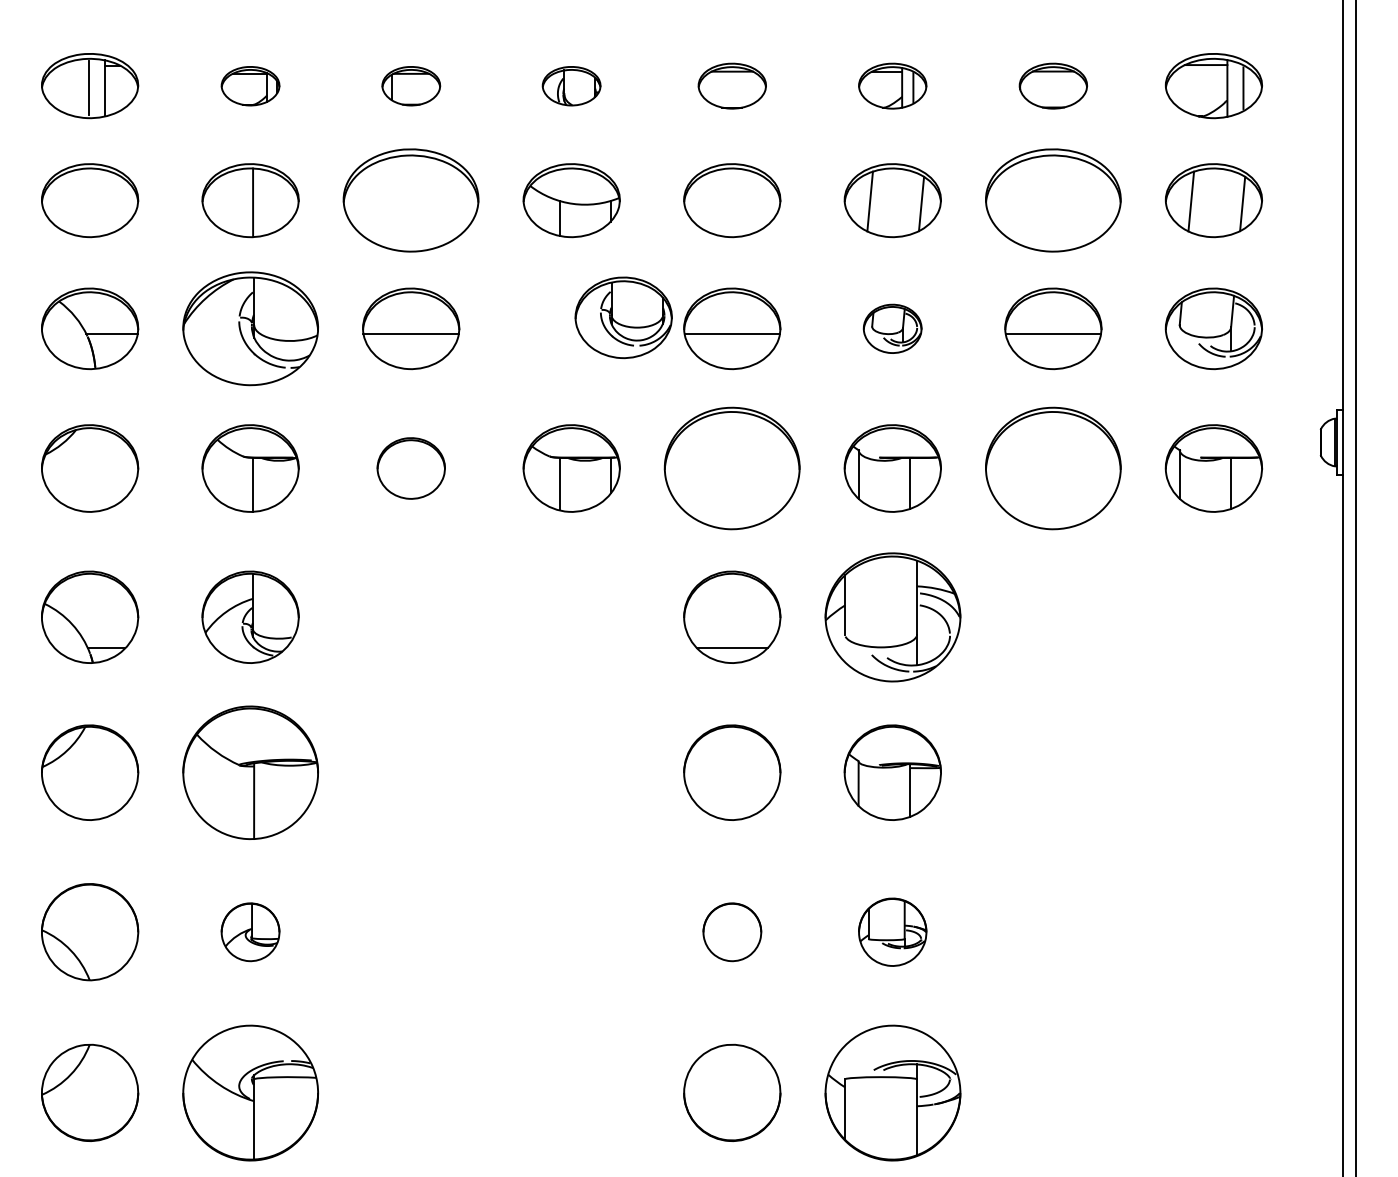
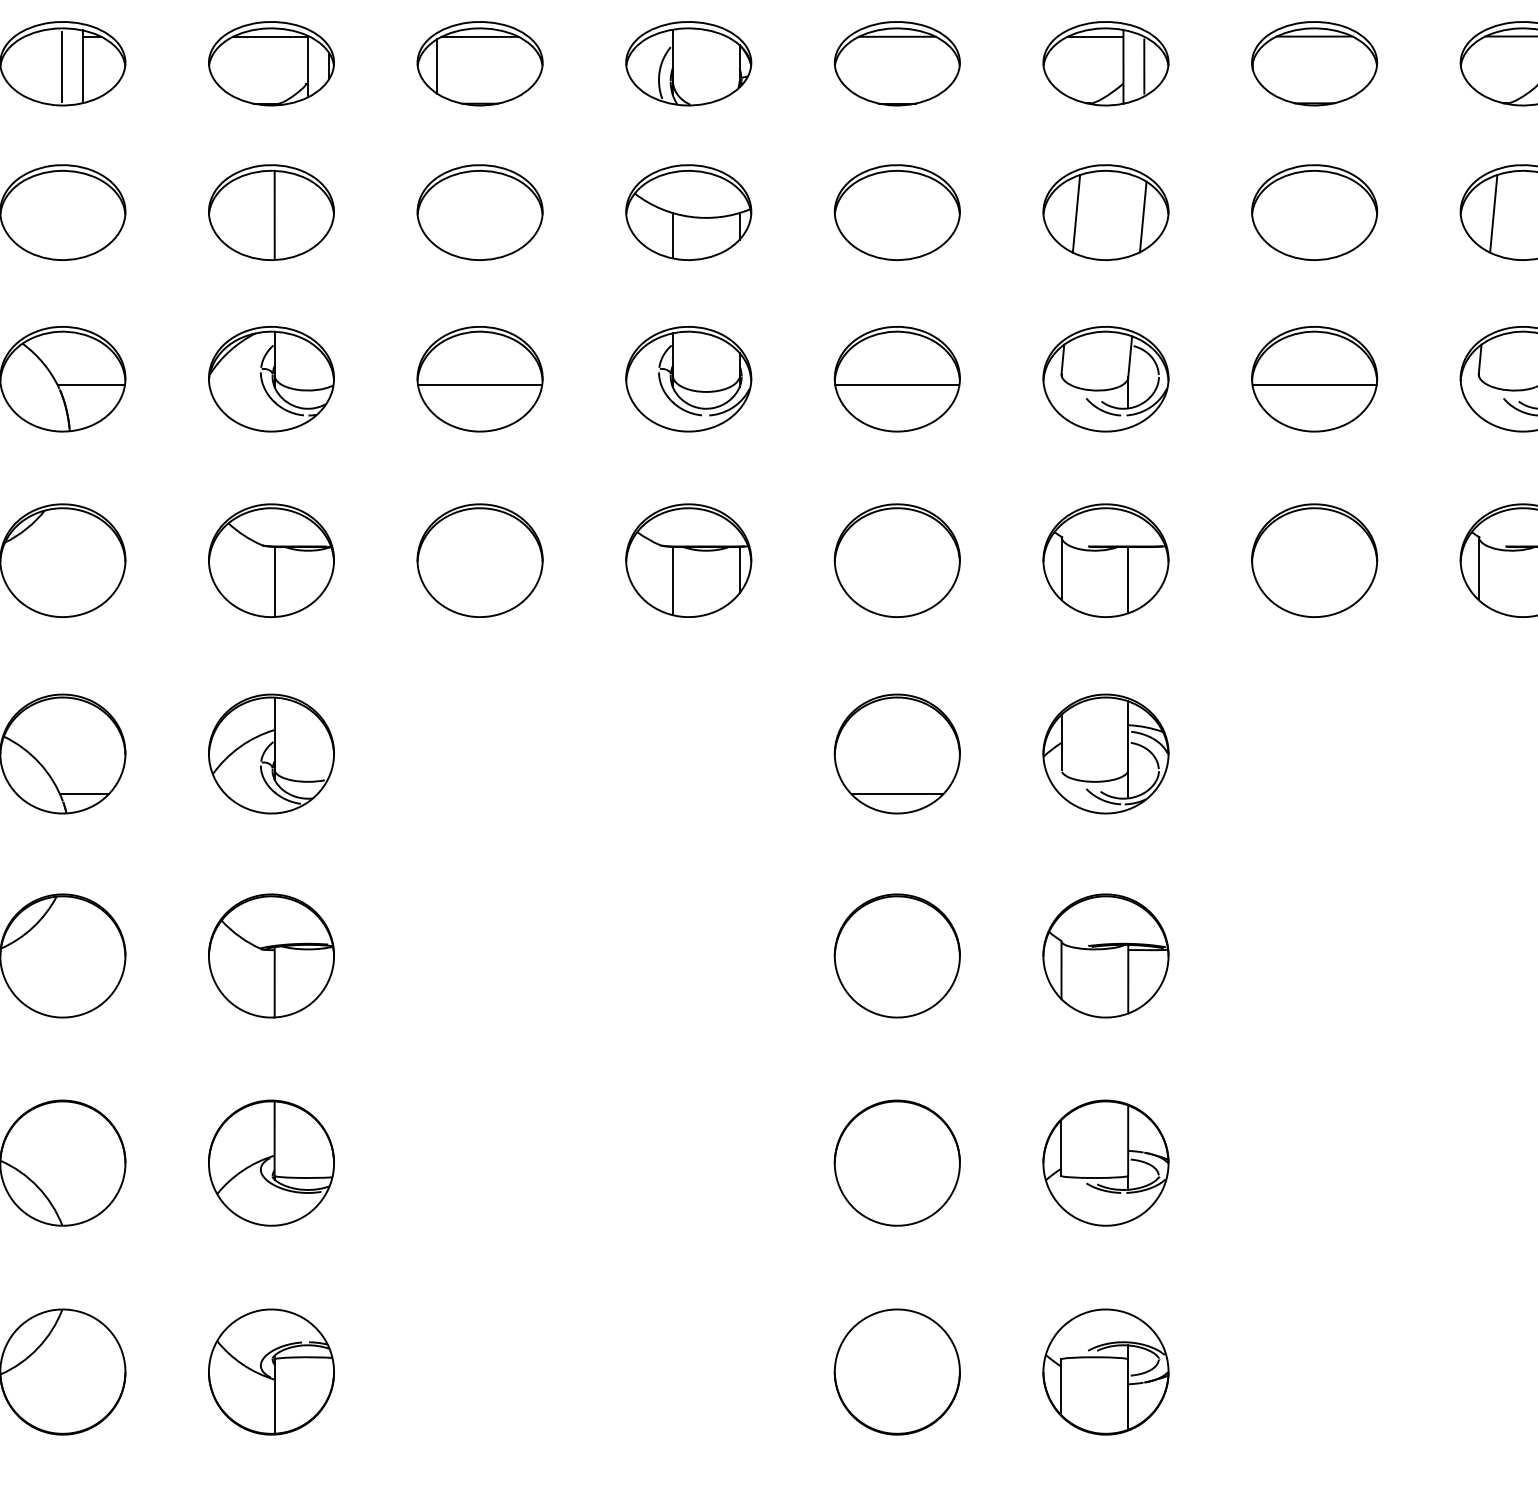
part: (250, 86) -> (271, 64), size x1.67
part: (411, 86) -> (480, 64), size x1.67
part: (571, 86) -> (688, 64), size x1.67
part: (732, 86) -> (897, 64), size x1.43
part: (892, 86) -> (1105, 64), size x1.43
part: (1053, 86) -> (1314, 64), size x1.43
part: (411, 200) -> (480, 212), size x0.71
part: (1053, 200) -> (1314, 212), size x0.71
part: (623, 317) -> (688, 378), moved
part: (250, 328) -> (271, 378), size x0.71
part: (892, 328) -> (1105, 378), size x1.67
part: (411, 468) -> (480, 560), size x1.43
part: (732, 468) -> (897, 560), size x0.71
part: (1053, 468) -> (1314, 560), size x0.71
part: (892, 616) -> (1105, 753), size x0.71
part: (250, 772) -> (271, 955), size x0.71
part: (250, 932) -> (271, 1163), size x1.67
part: (732, 932) -> (897, 1163), size x1.67
part: (892, 932) -> (1105, 1163), size x1.43
part: (250, 1092) -> (271, 1371), size x0.71
part: (892, 1092) -> (1105, 1371), size x0.71

